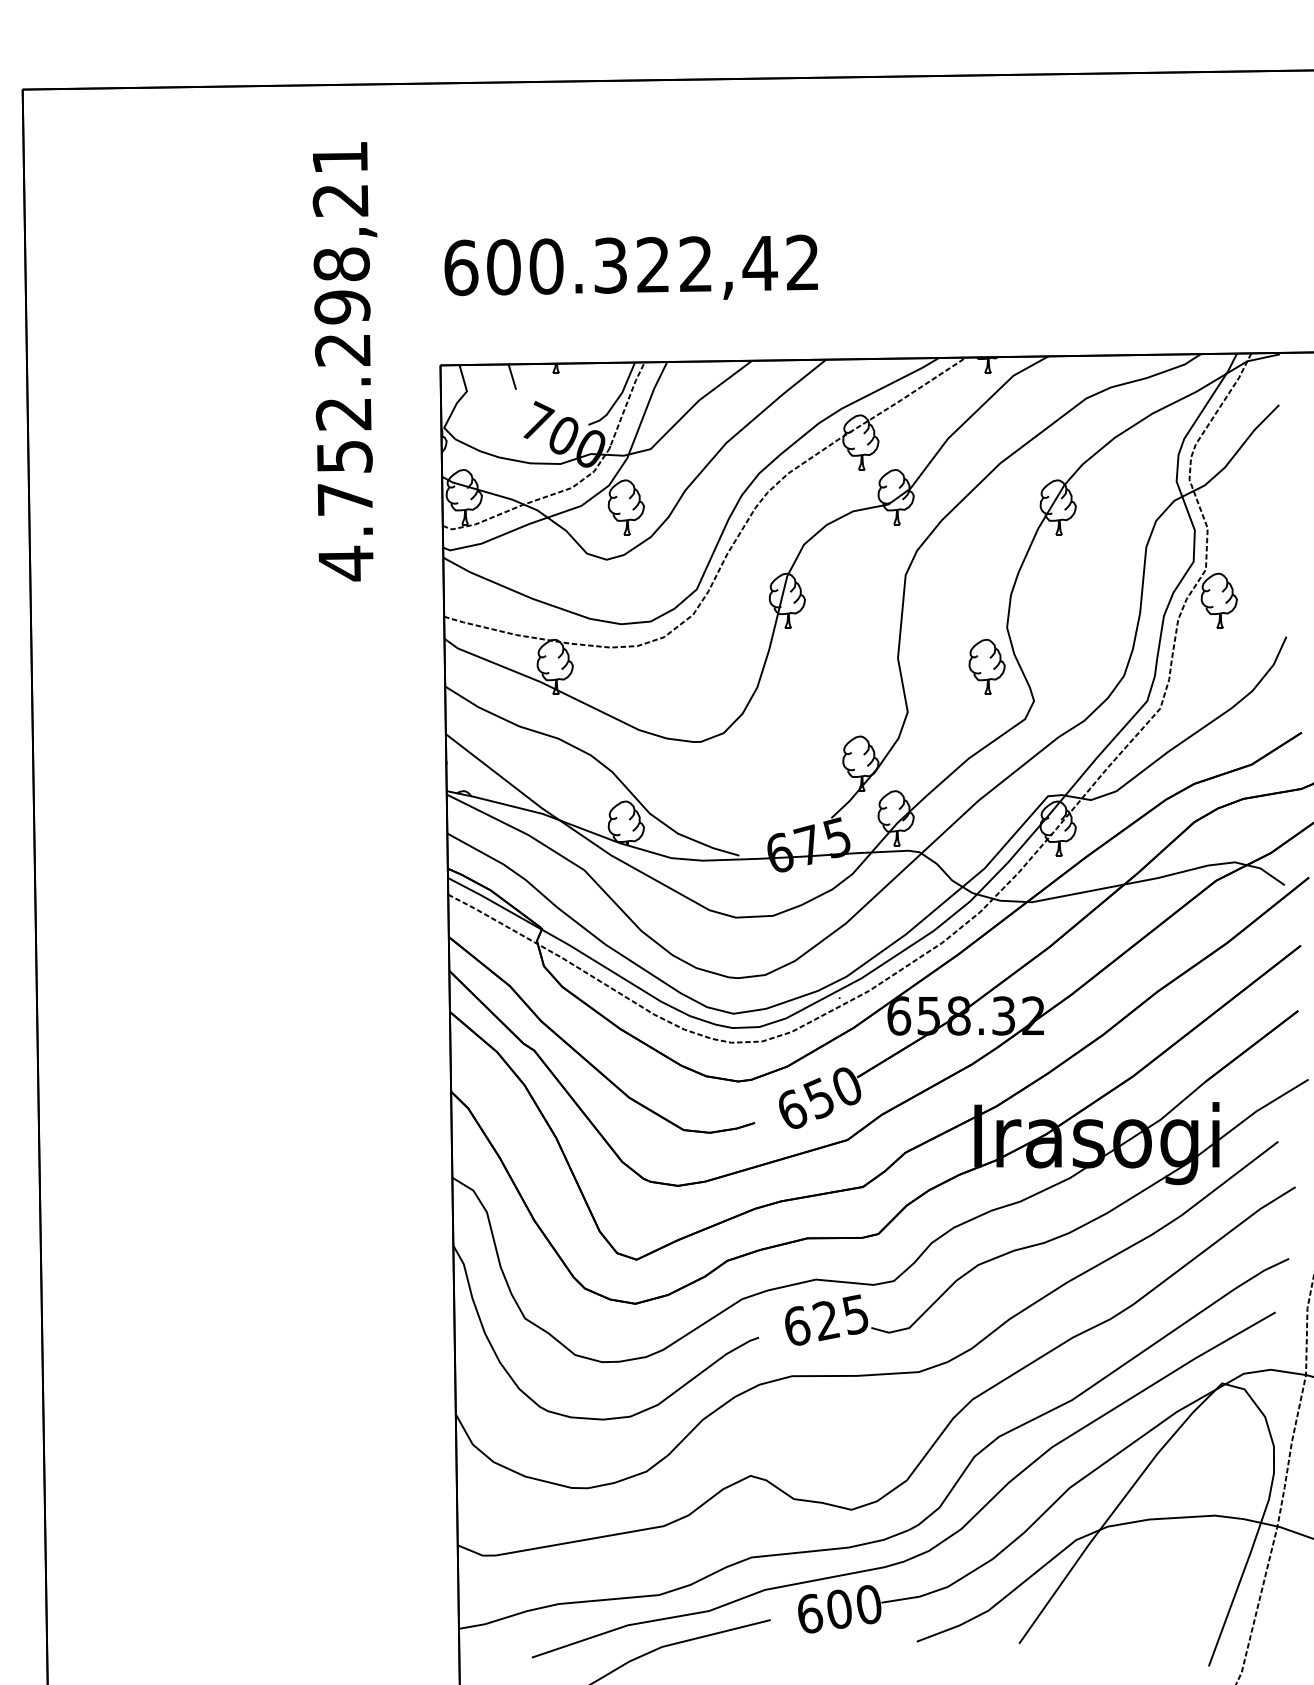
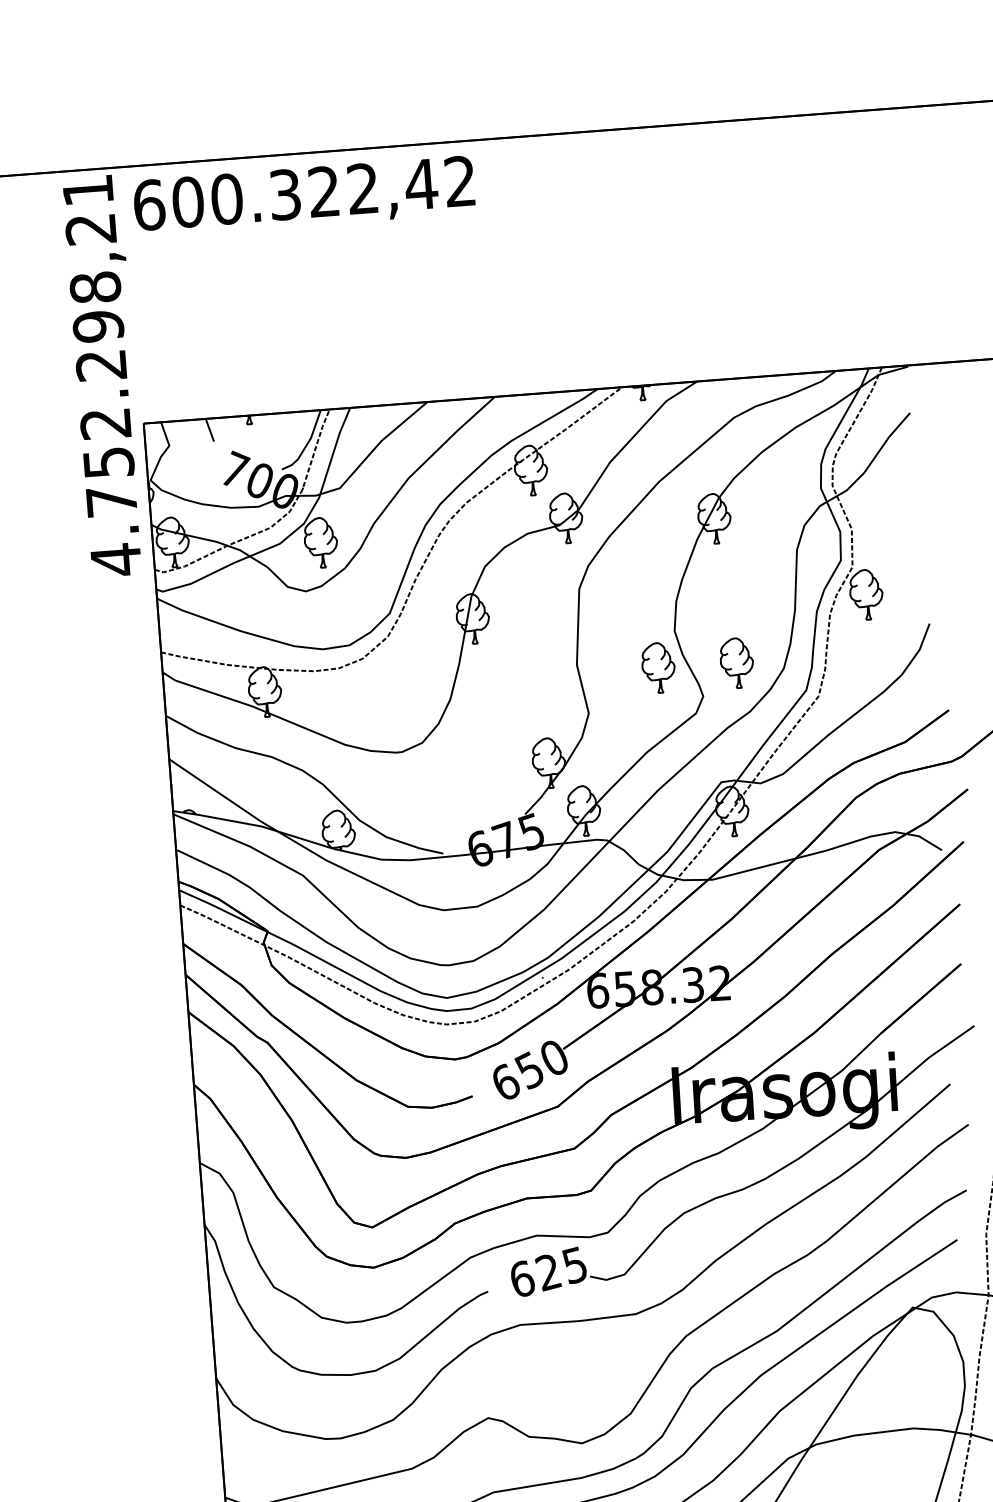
text: (630, 266) -> (303, 194), moved
text: (344, 361) -> (103, 375), moved
part: (1072, 666) -> (736, 662), added

